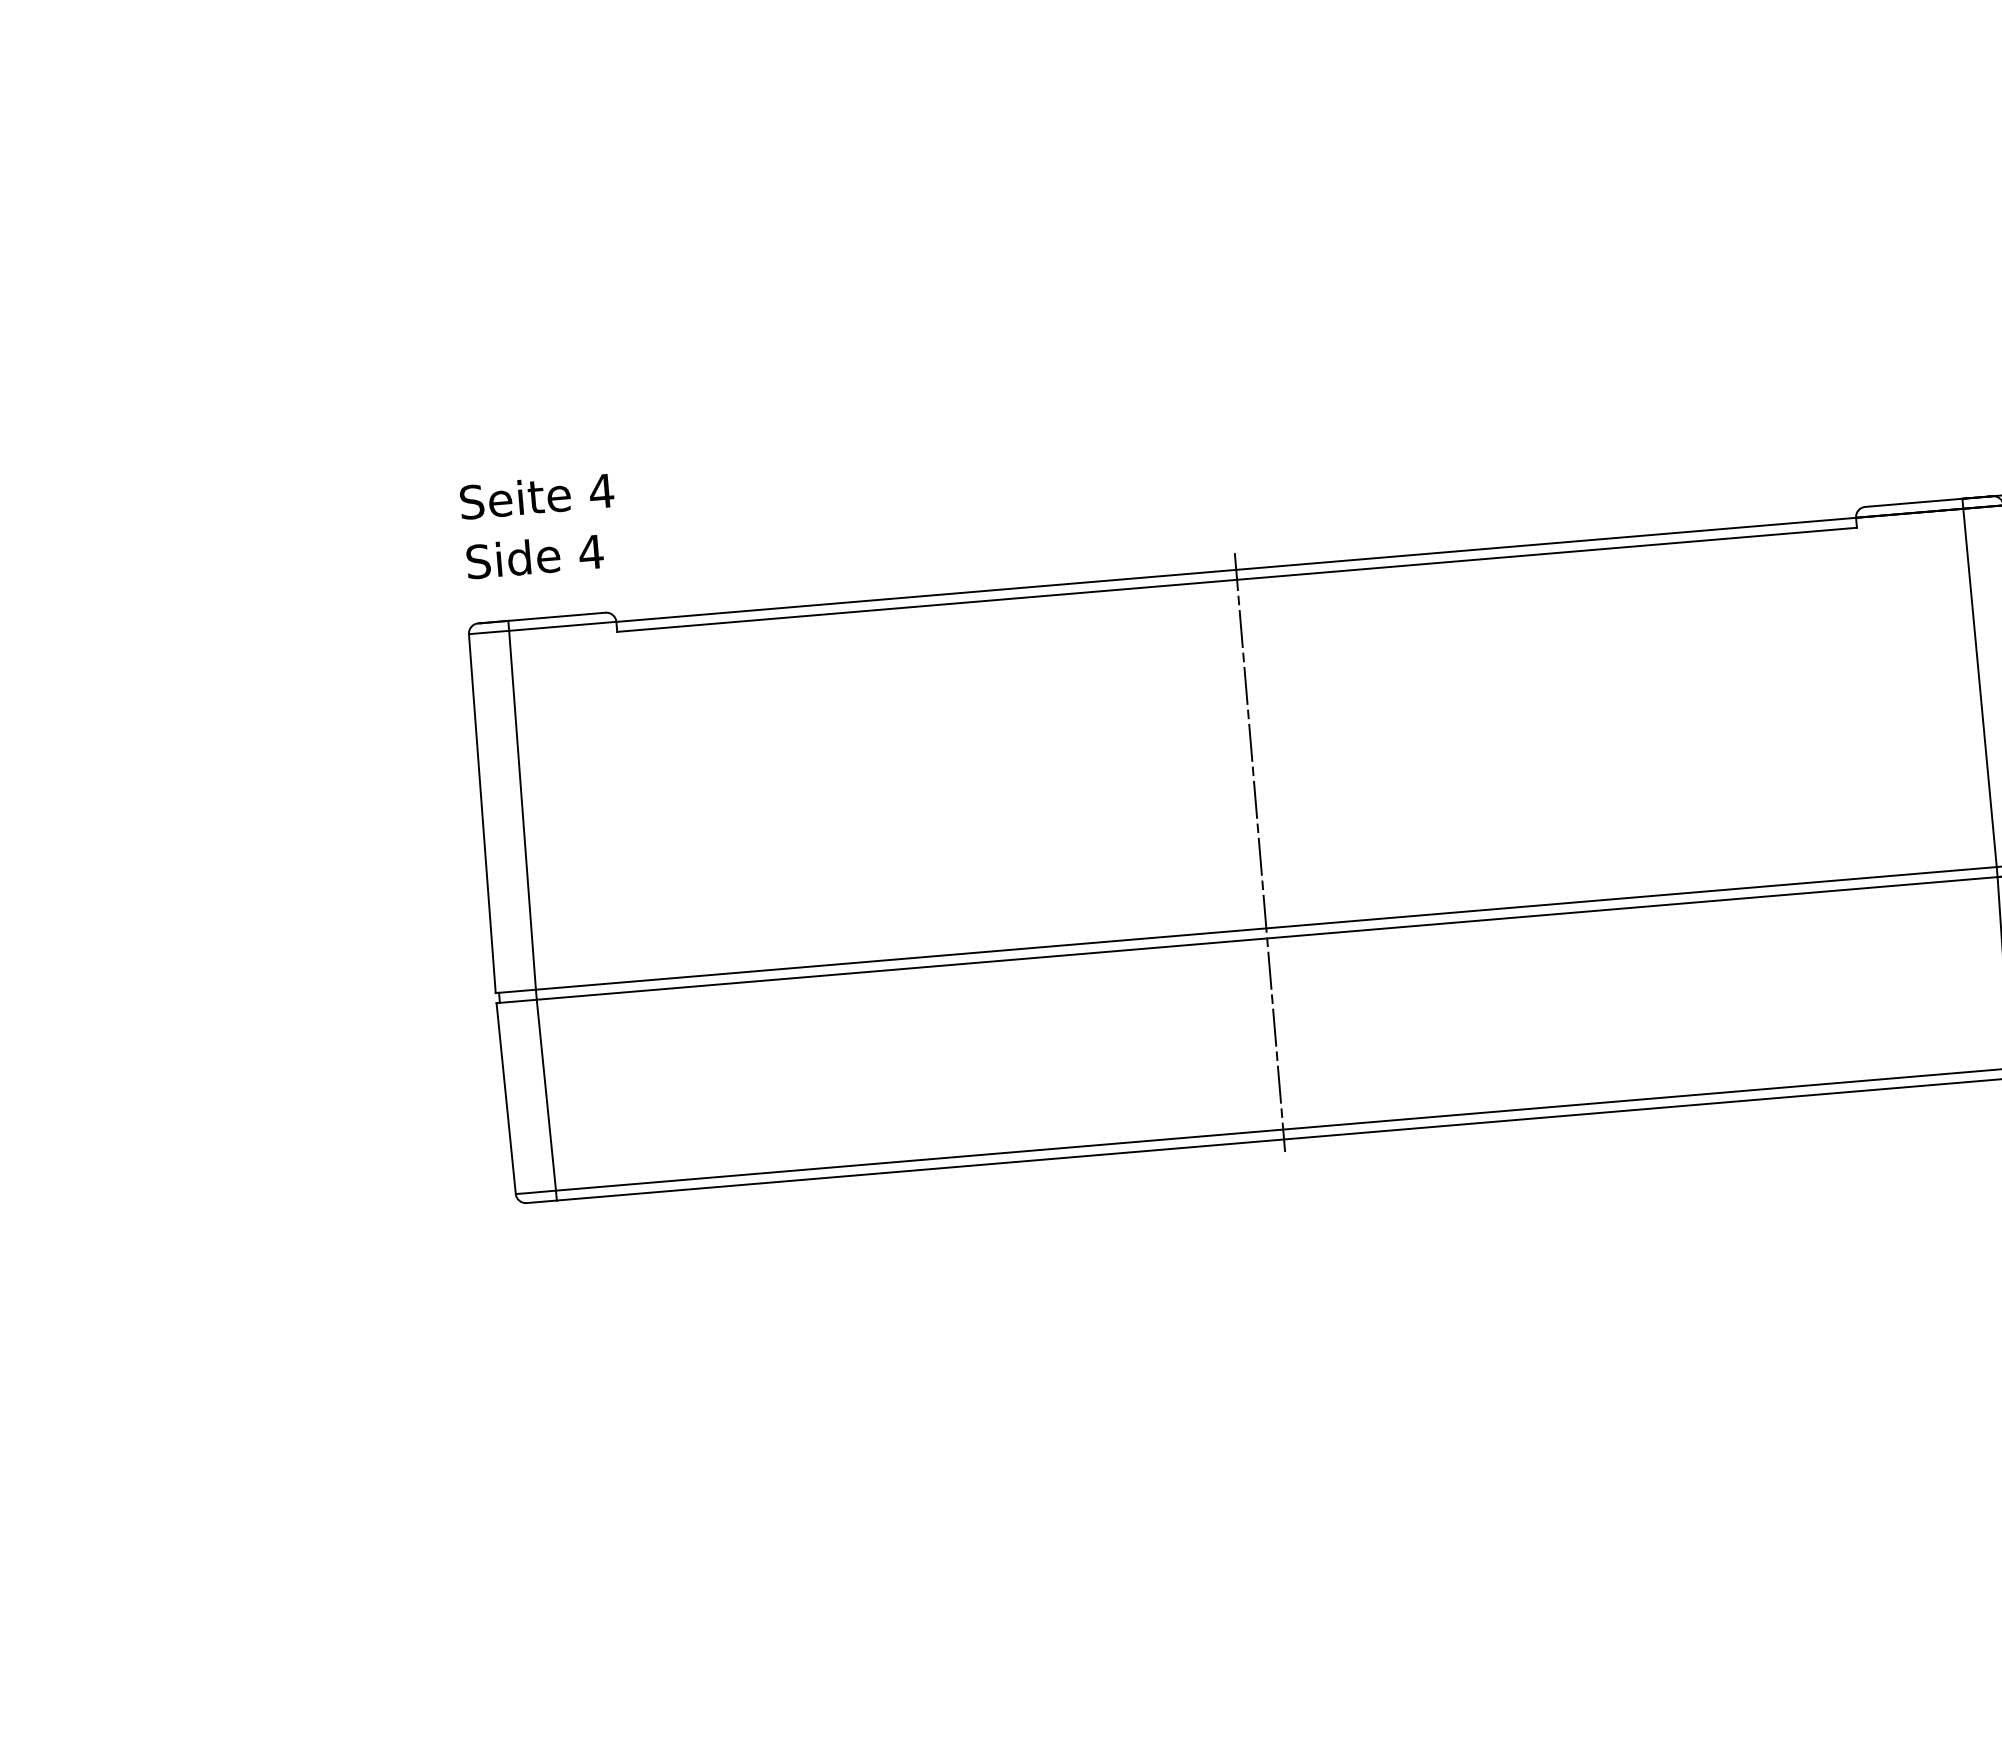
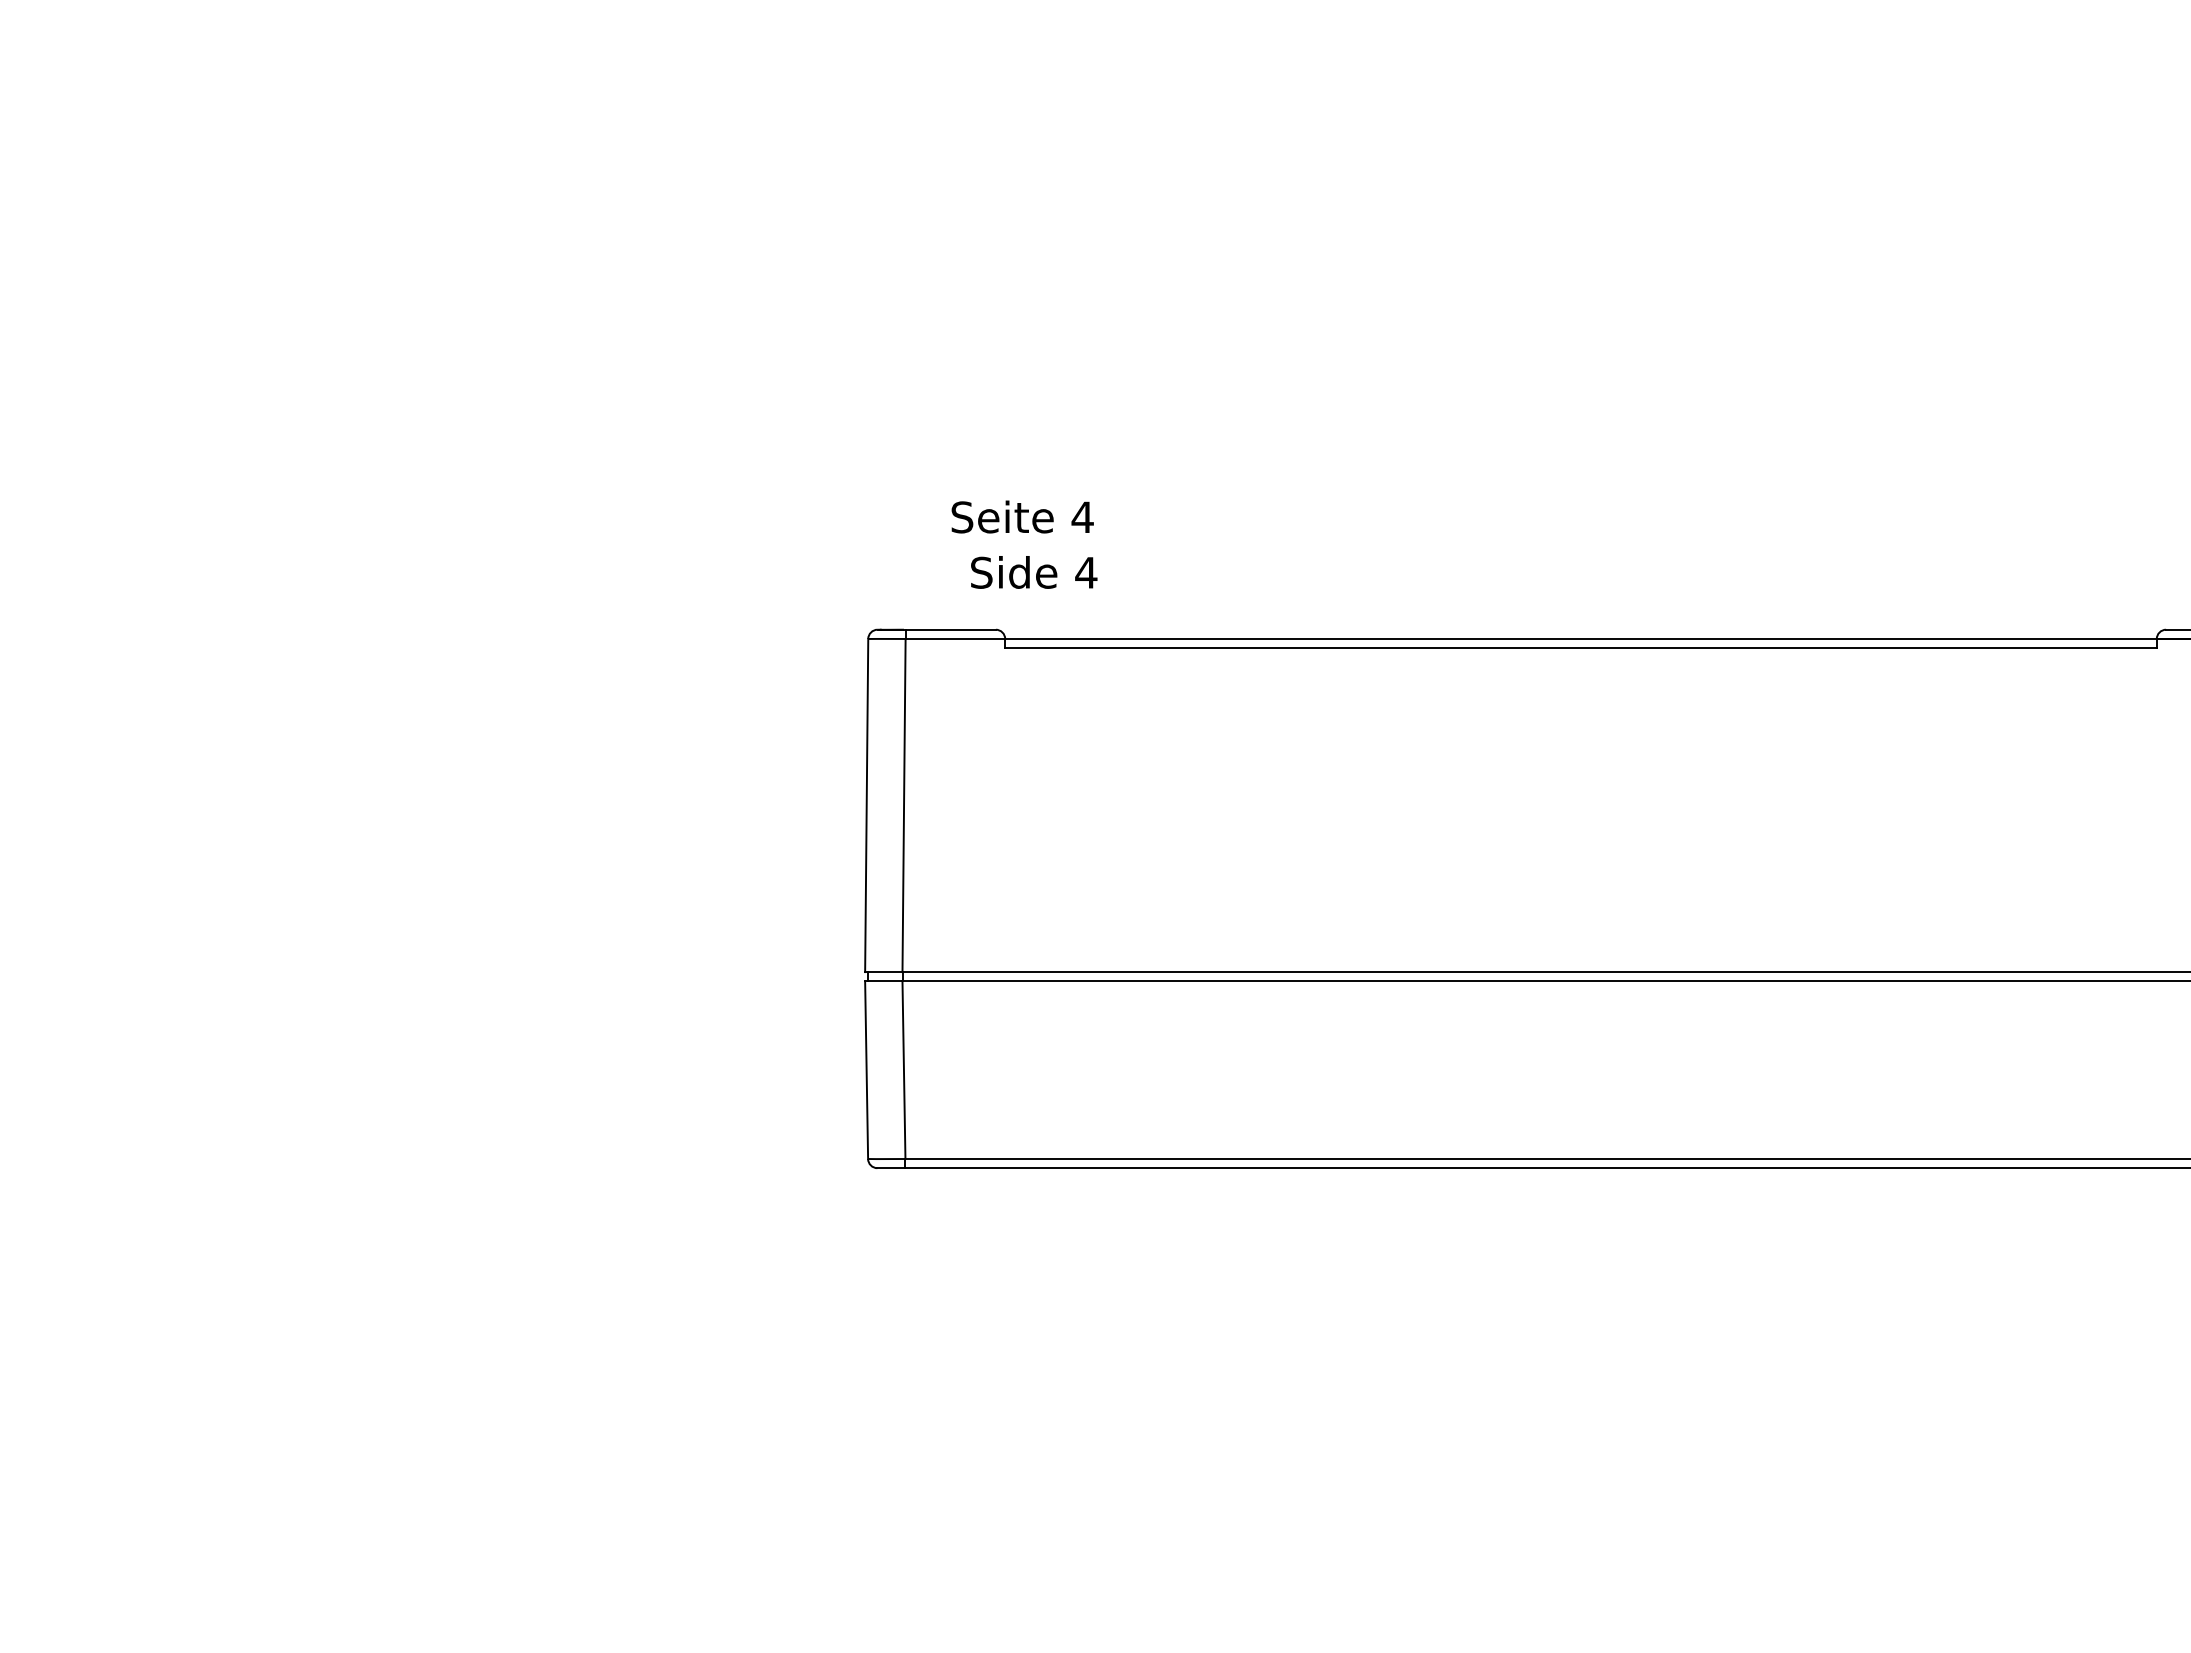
text: (536, 495) -> (1022, 516), moved
text: (535, 556) -> (1034, 572), moved
line: (1260, 852) -> (1581, 901), removed

